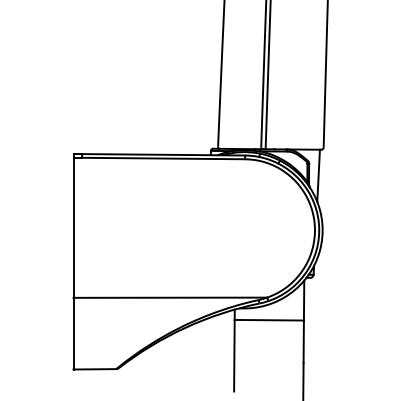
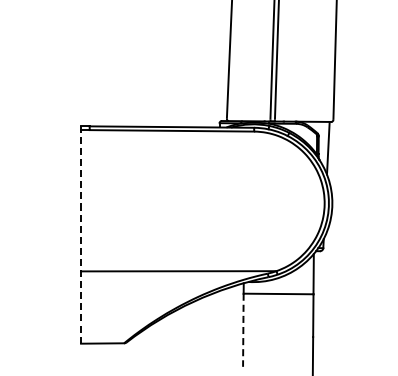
line: (73, 261) -> (81, 234), solid -> dashed
line: (234, 355) -> (243, 329), solid -> dashed

